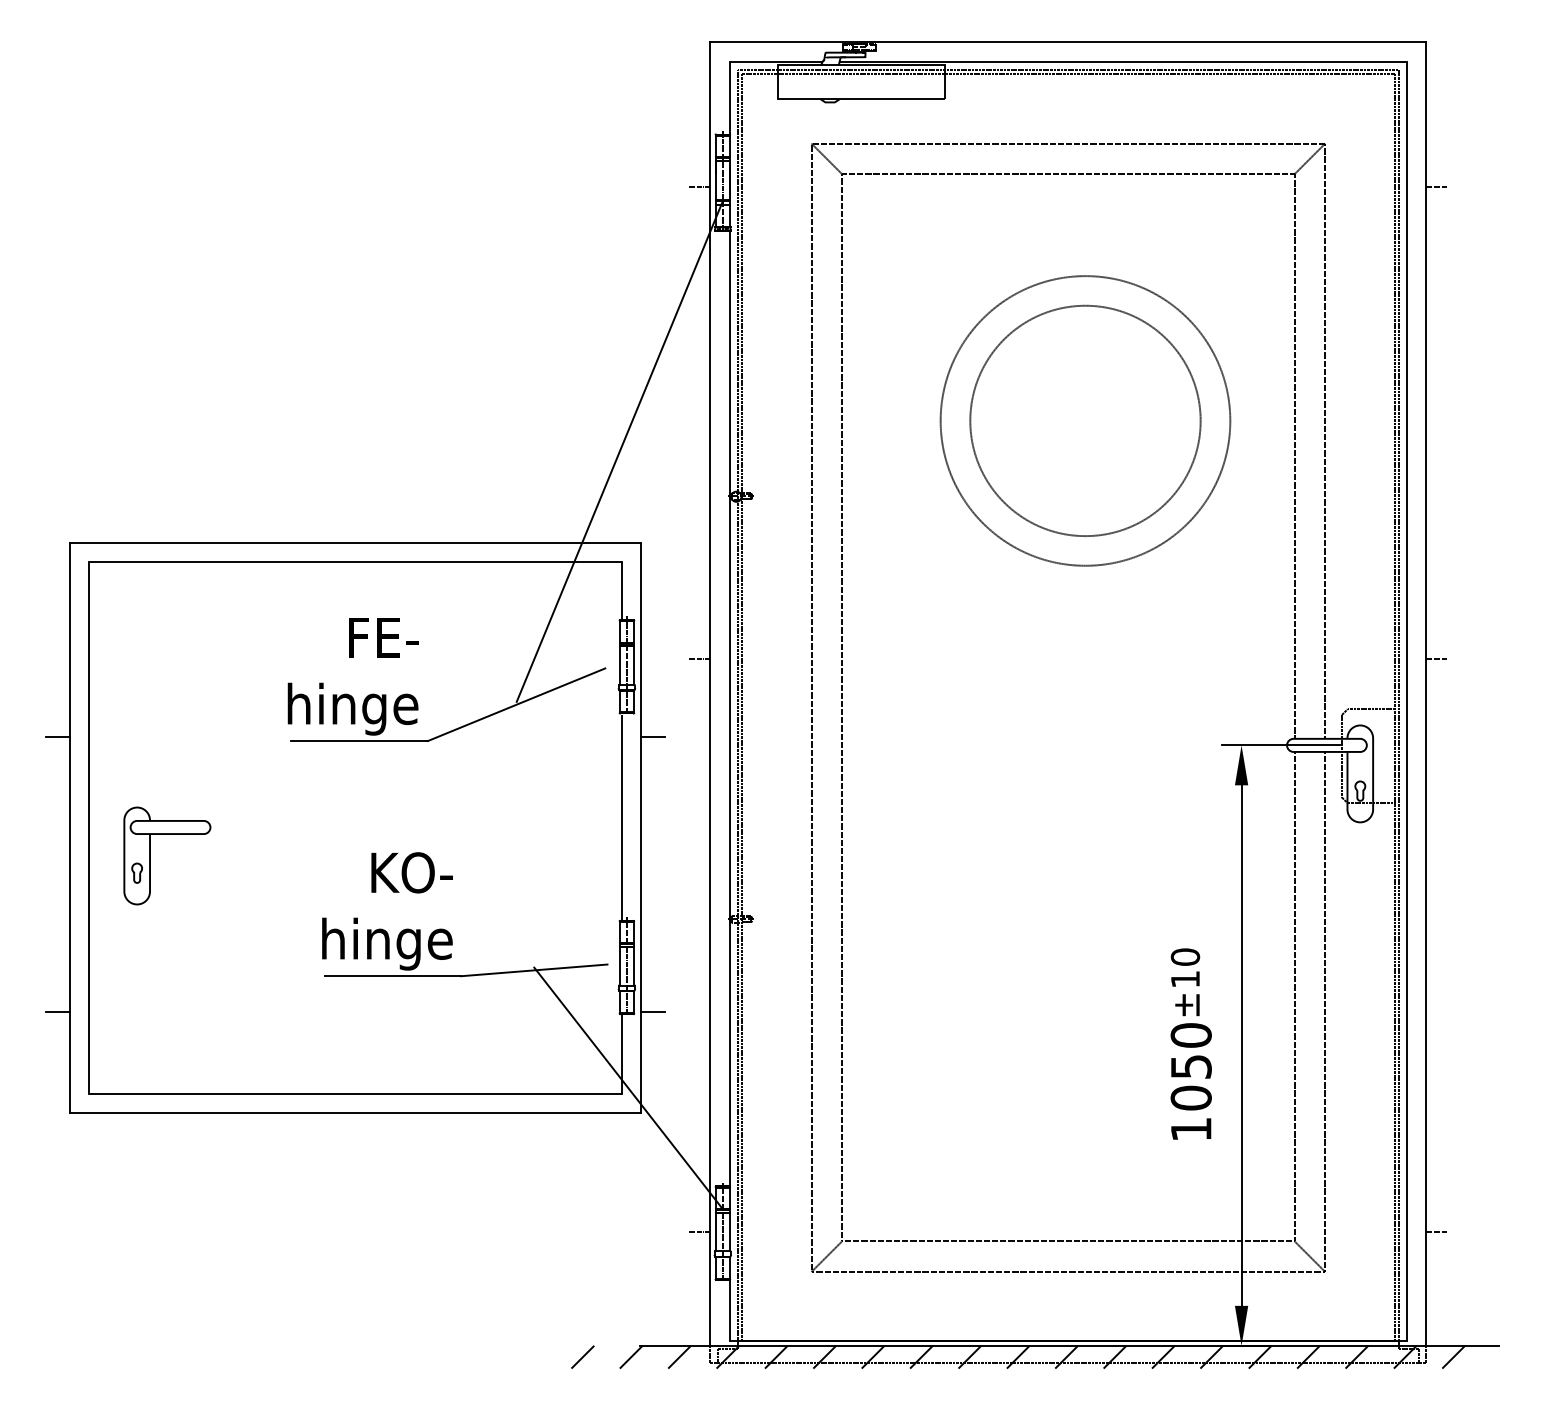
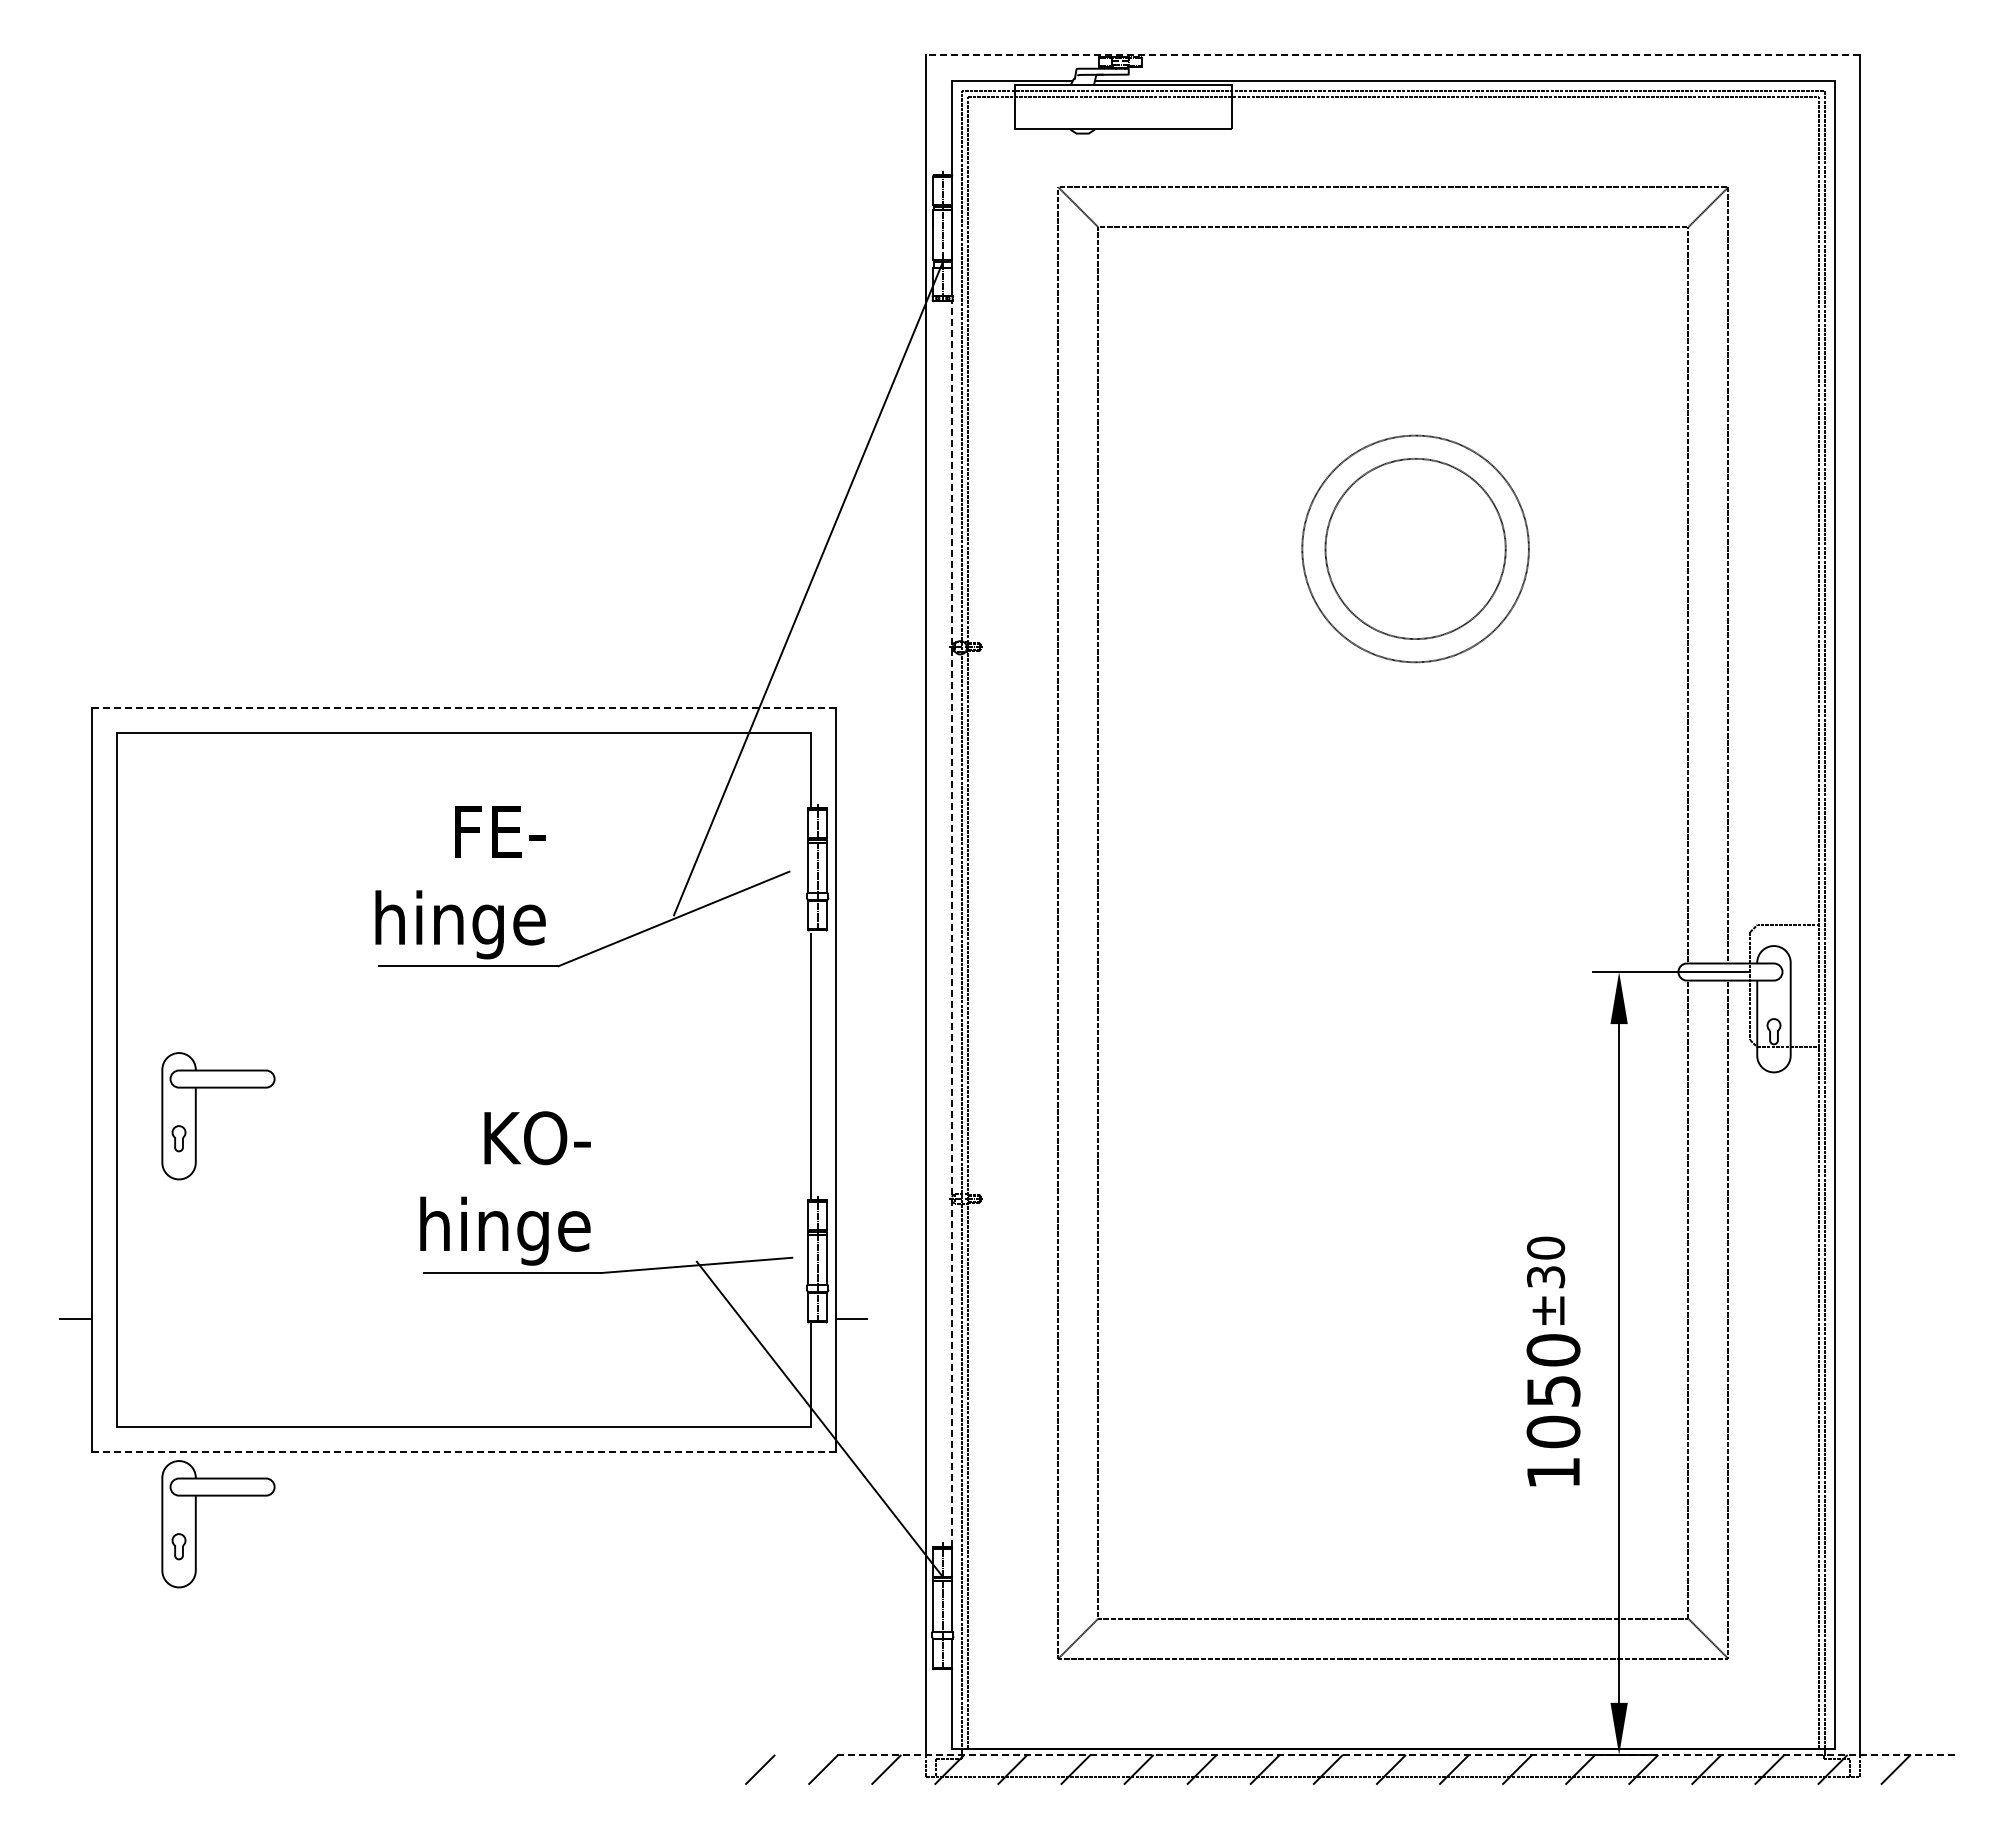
line: (1068, 42) -> (1393, 55), solid -> dashed
line: (699, 186) -> (912, 243), removed
line: (1436, 186) -> (1873, 243), removed
circle: (1085, 420) -> (1415, 548), size x0.6
circle: (1085, 420) -> (1415, 548), size x0.6
line: (355, 543) -> (463, 708), solid -> dashed
line: (699, 659) -> (912, 859), removed
line: (1436, 659) -> (1873, 859), removed
line: (730, 708) -> (952, 923), solid -> dashed
line: (58, 737) -> (76, 961), removed
line: (652, 737) -> (851, 961), removed
text: (1185, 979) -> (1545, 1277), ±10 -> ±30
line: (355, 1113) -> (463, 1451), solid -> dashed
part: (150, 1169) -> (196, 1524), added
line: (699, 1231) -> (912, 1606), removed
line: (1436, 1231) -> (1873, 1606), removed
line: (1068, 1345) -> (1393, 1754), solid -> dashed

